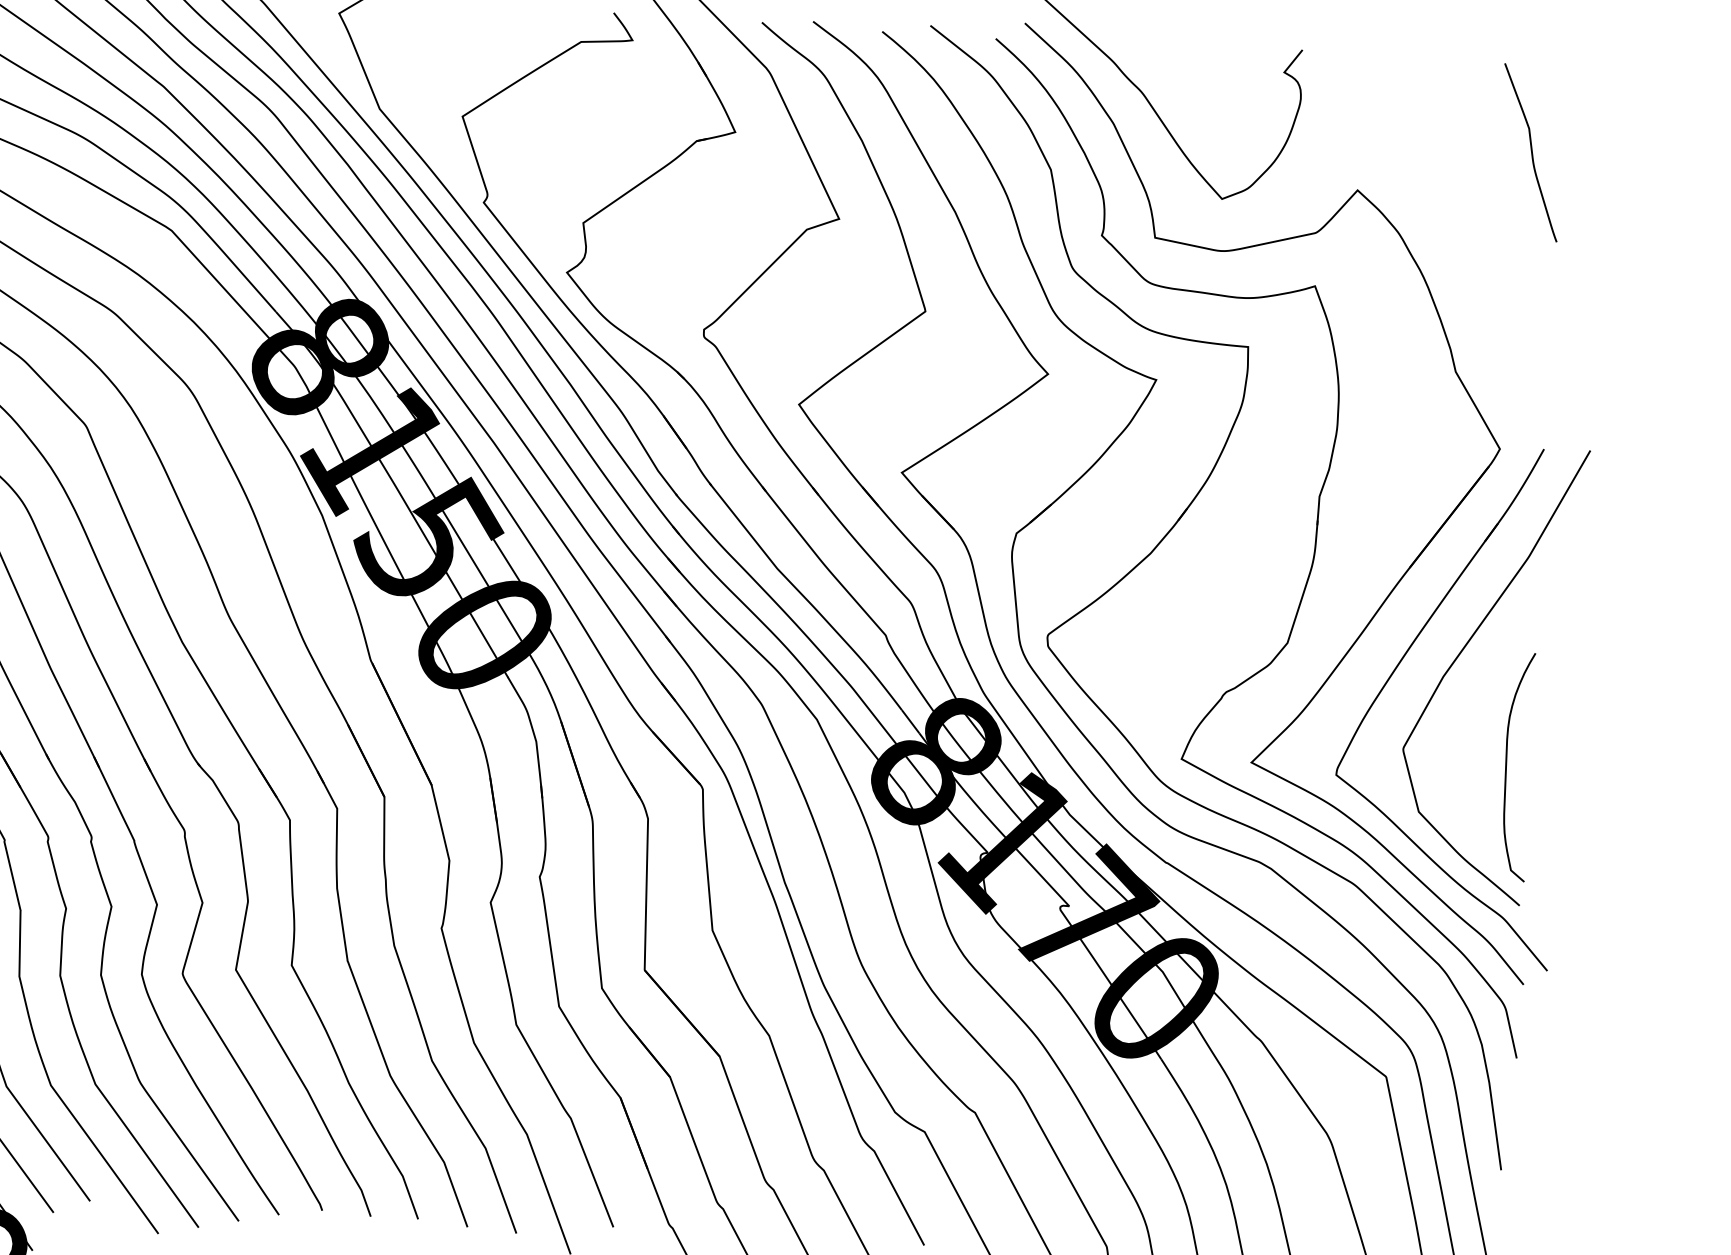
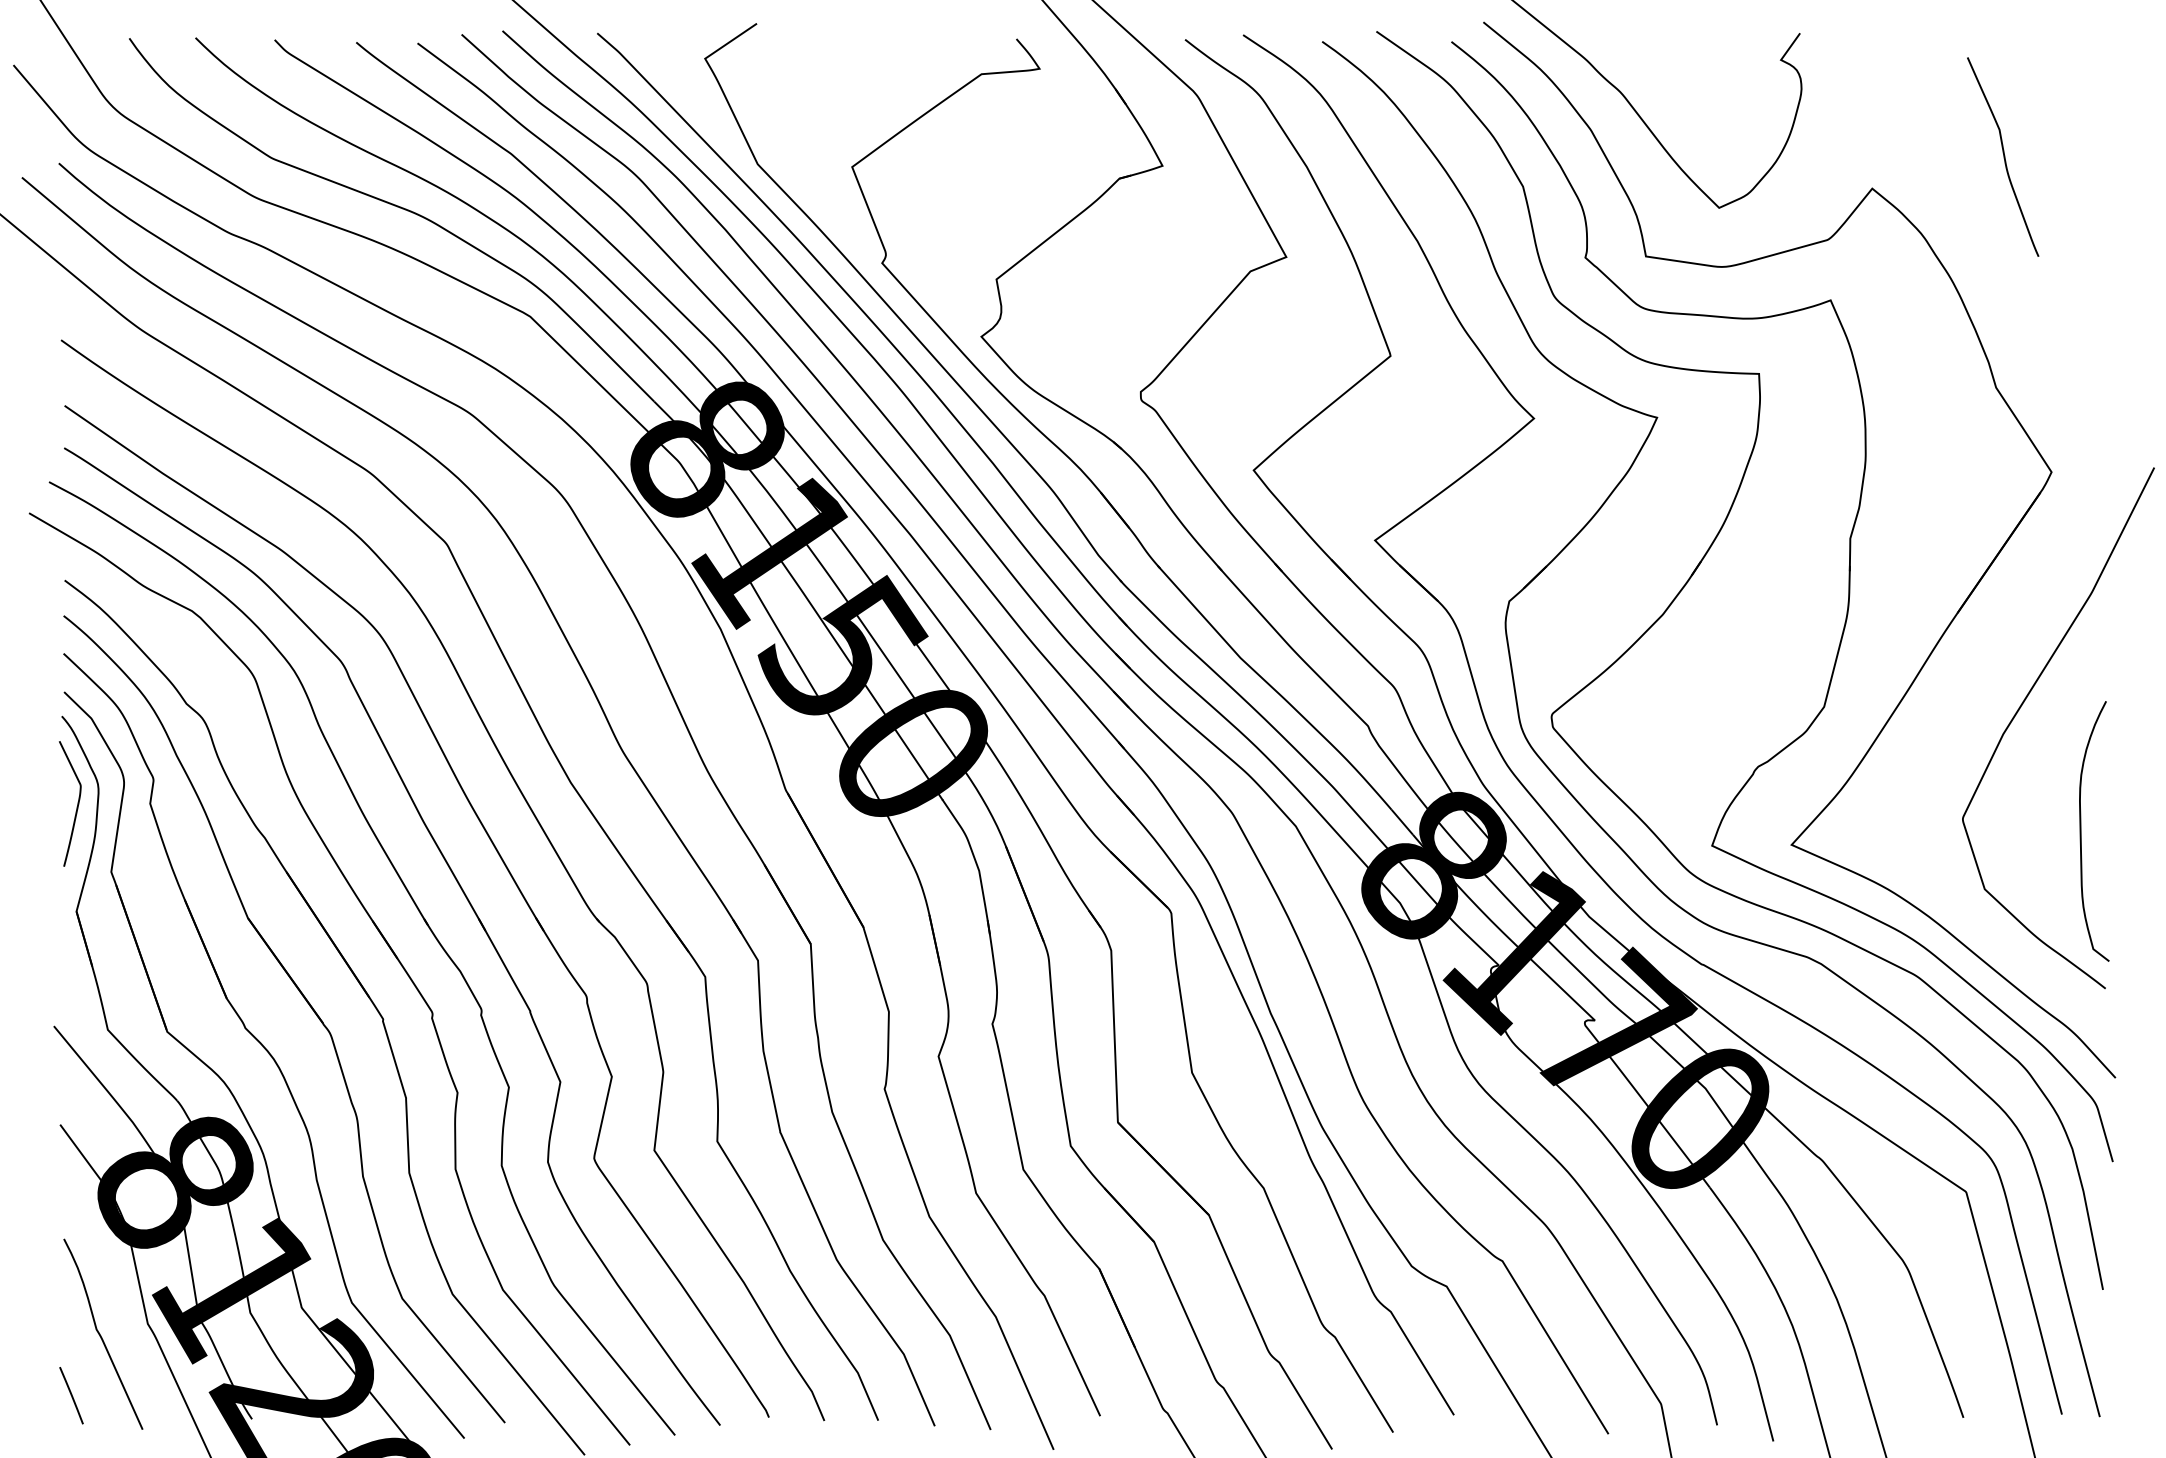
curve: (1531, 152) -> (2003, 156), moved
part: (1396, 669) -> (1949, 729), removed

